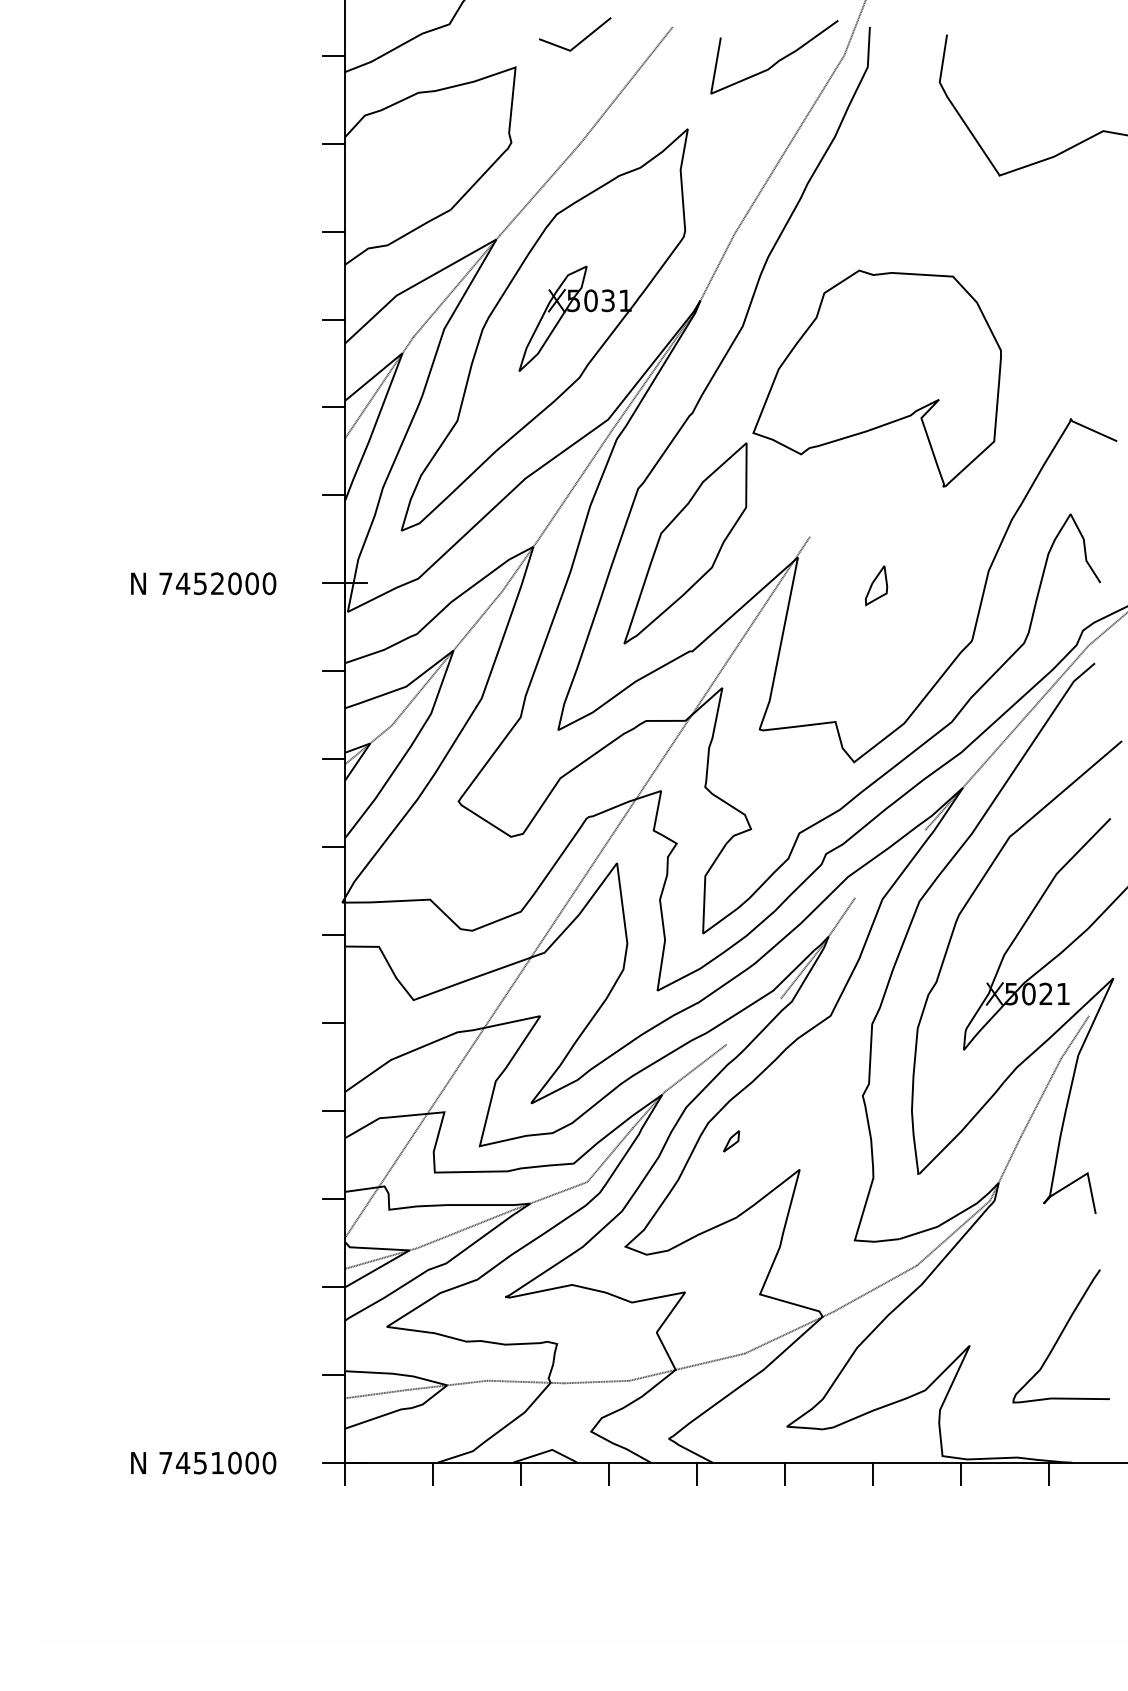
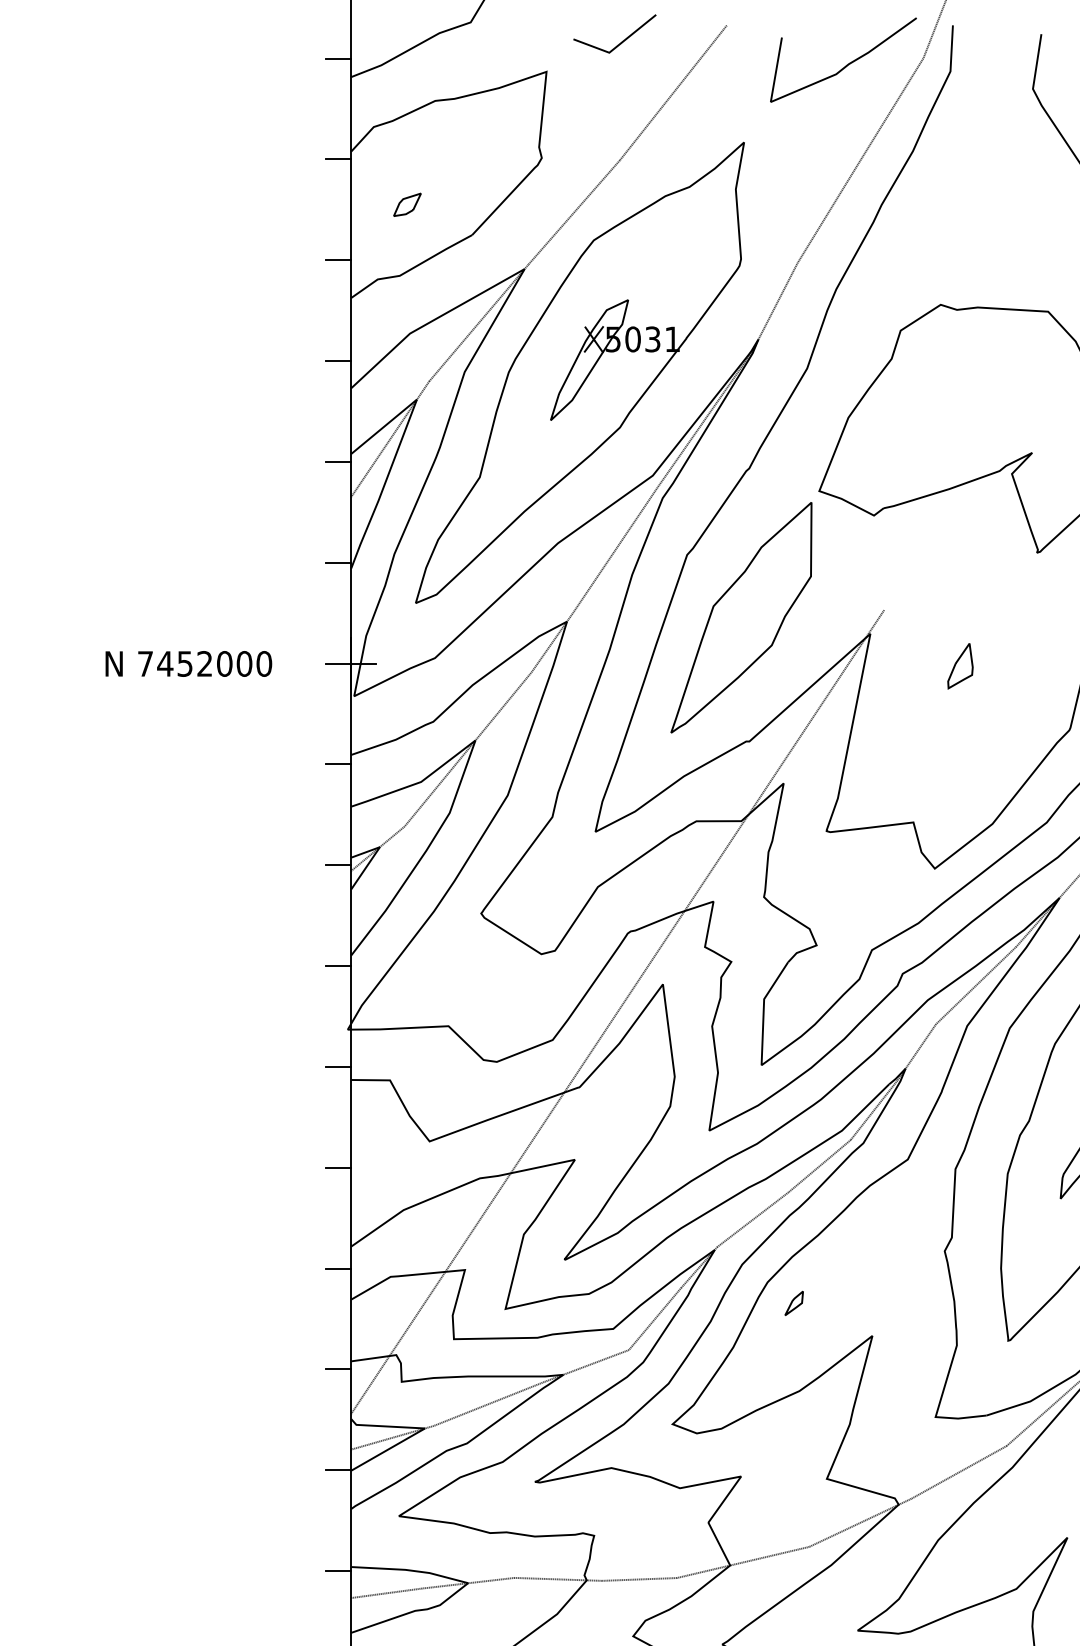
part: (393, 182) -> (406, 203), added
line: (890, 863) -> (976, 984), added
line: (753, 1021) -> (819, 1165), added

